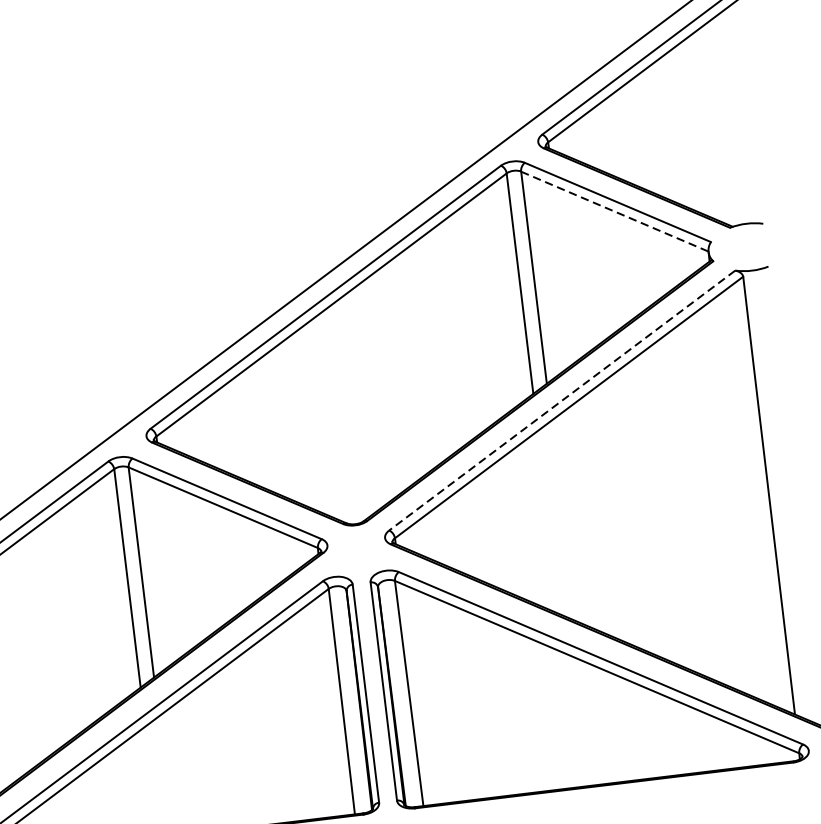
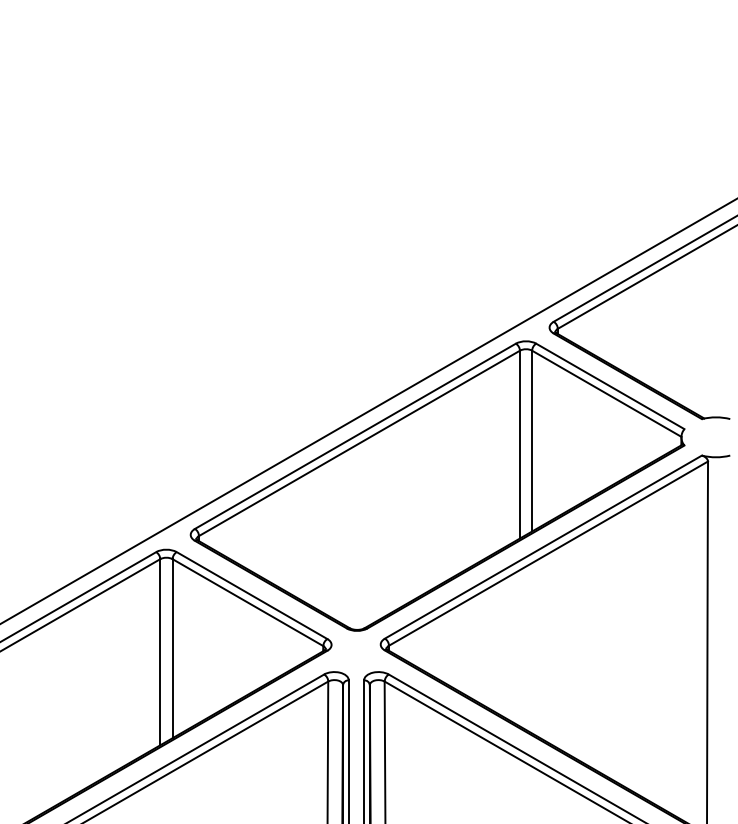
line: (615, 212) -> (607, 394), dashed -> solid
line: (561, 401) -> (542, 547), dashed -> solid

